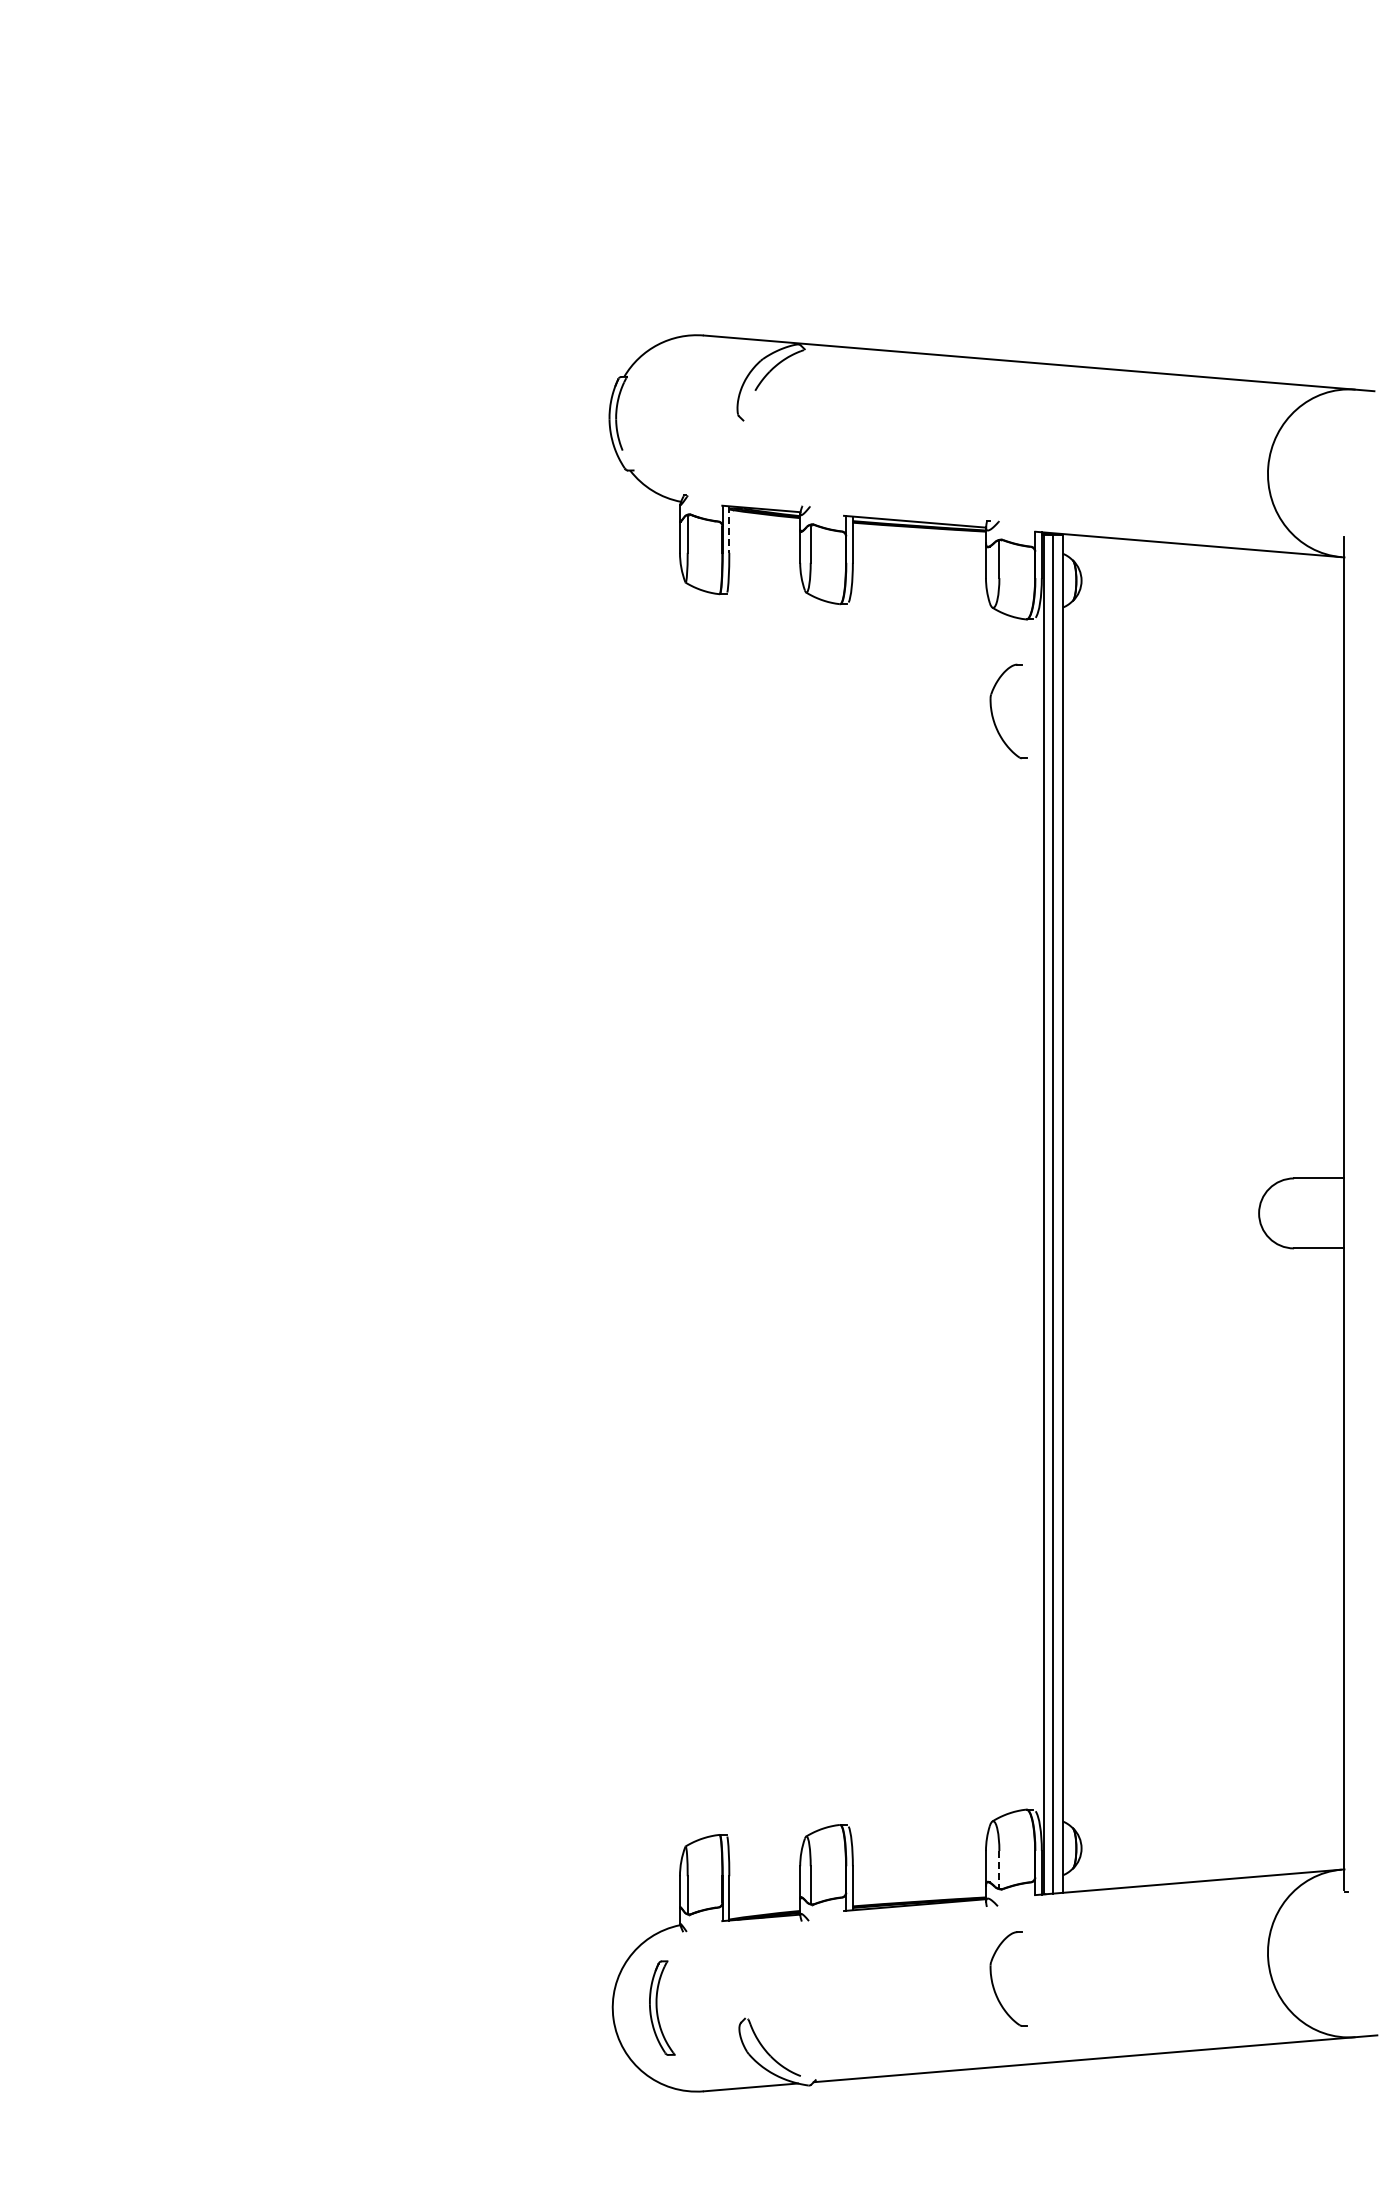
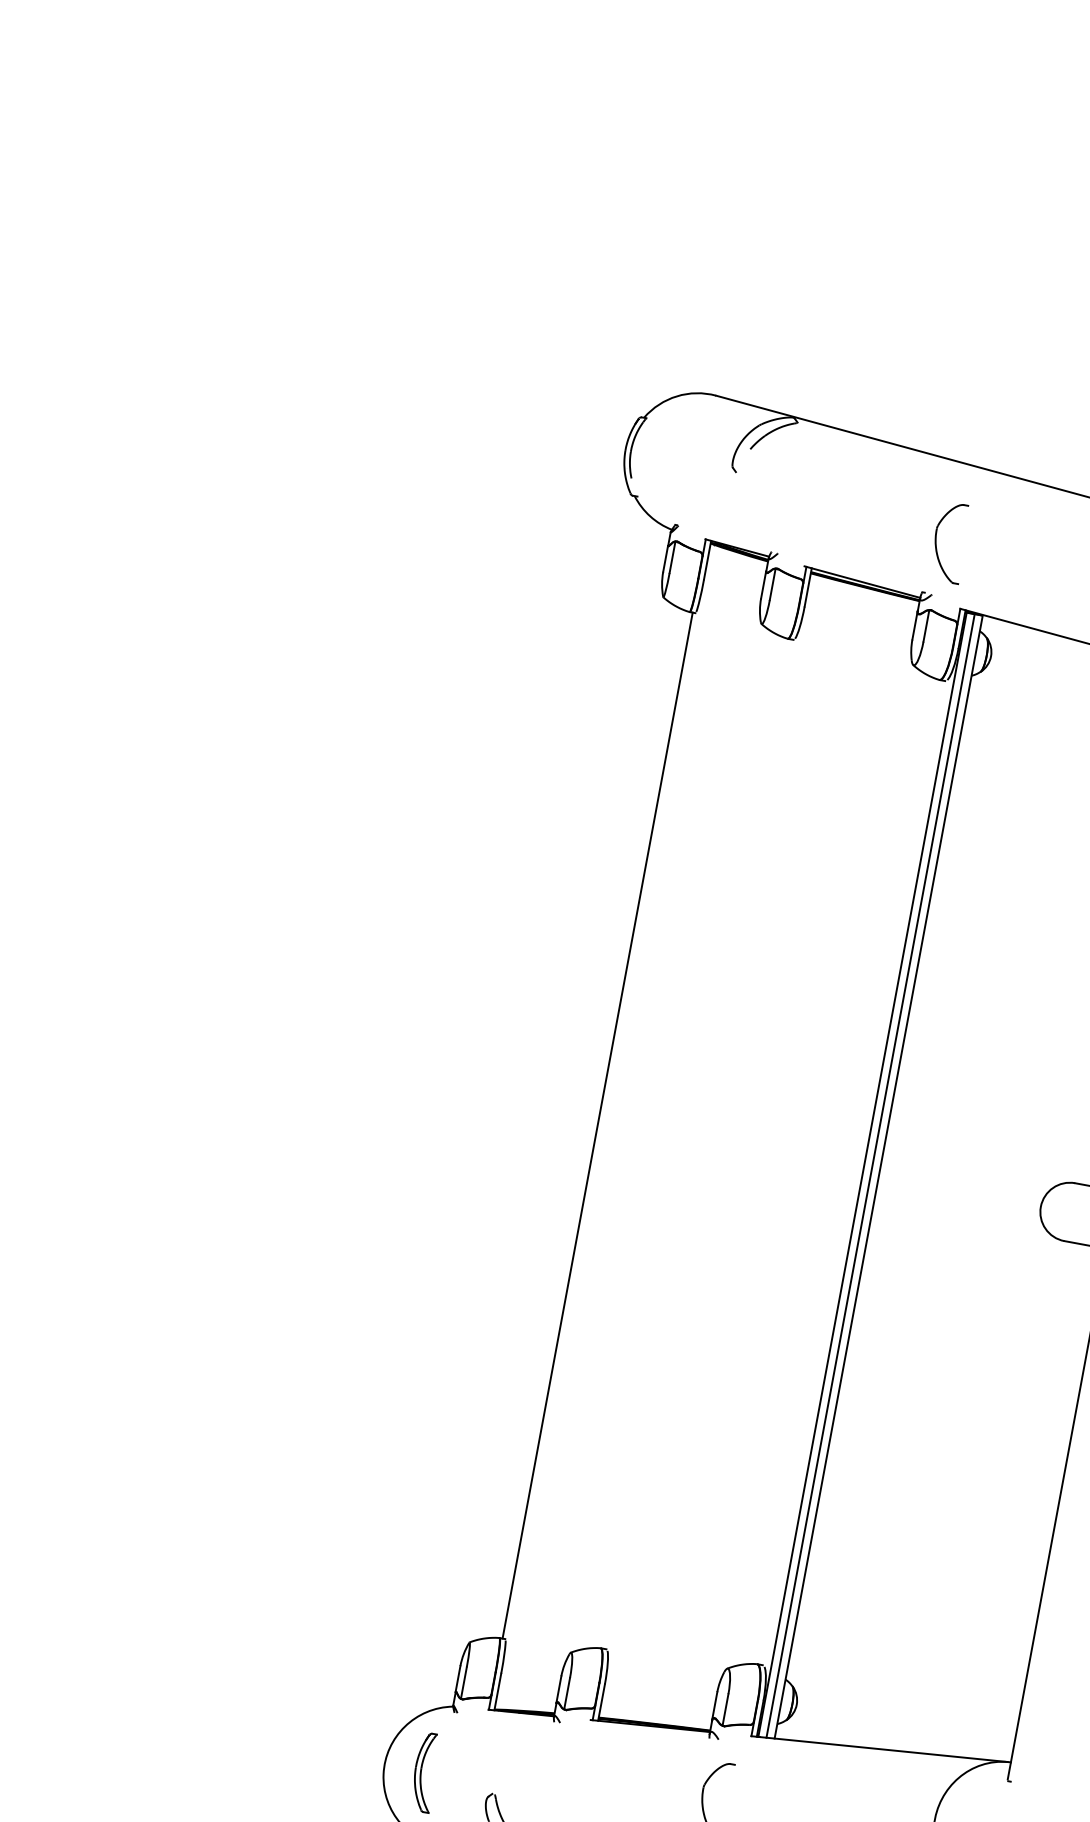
line: (729, 530) -> (707, 560), dashed -> solid
part: (993, 715) -> (936, 543), moved
line: (723, 1214) -> (597, 1125), added
line: (999, 1869) -> (725, 1709), dashed -> solid

